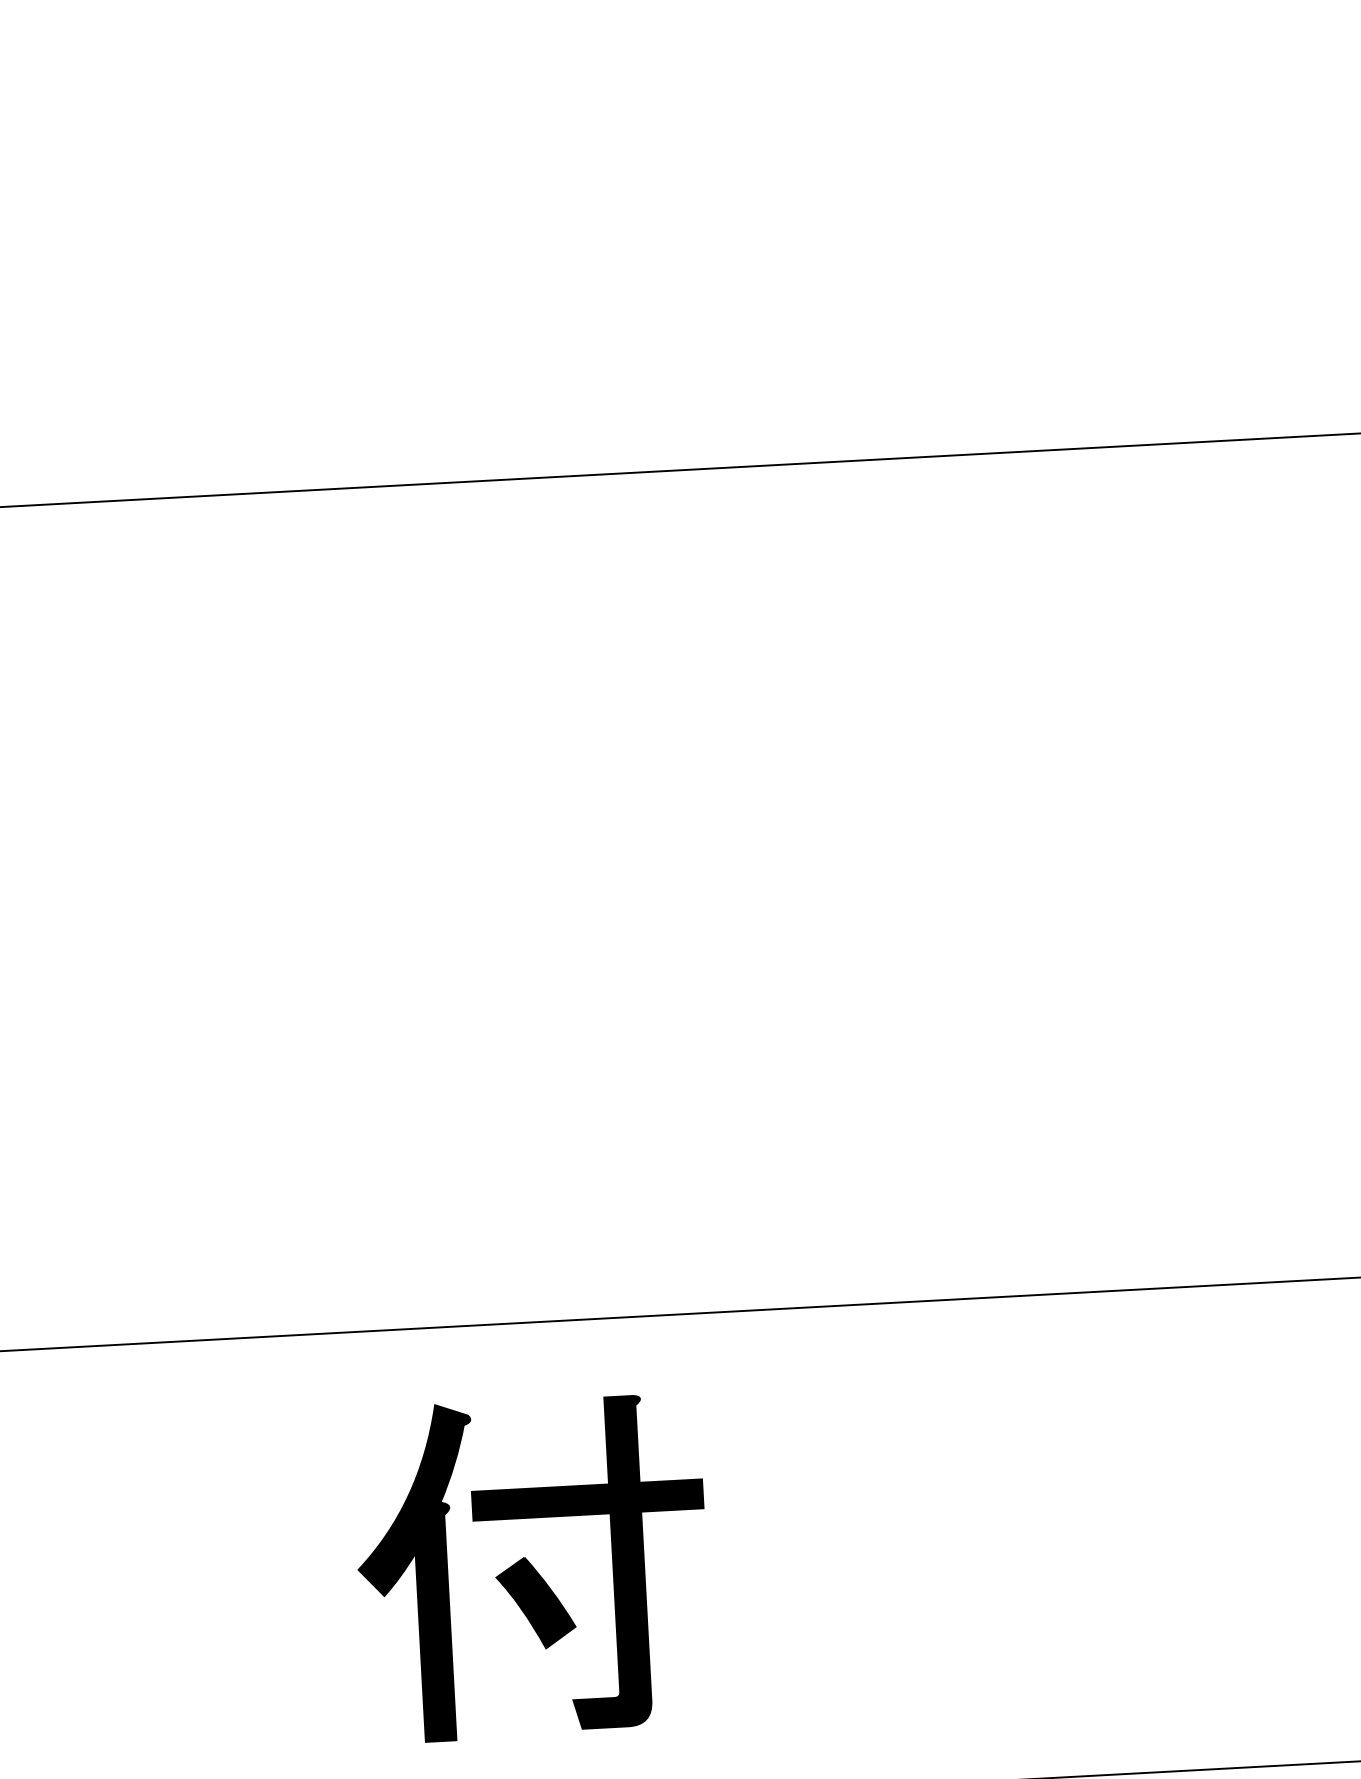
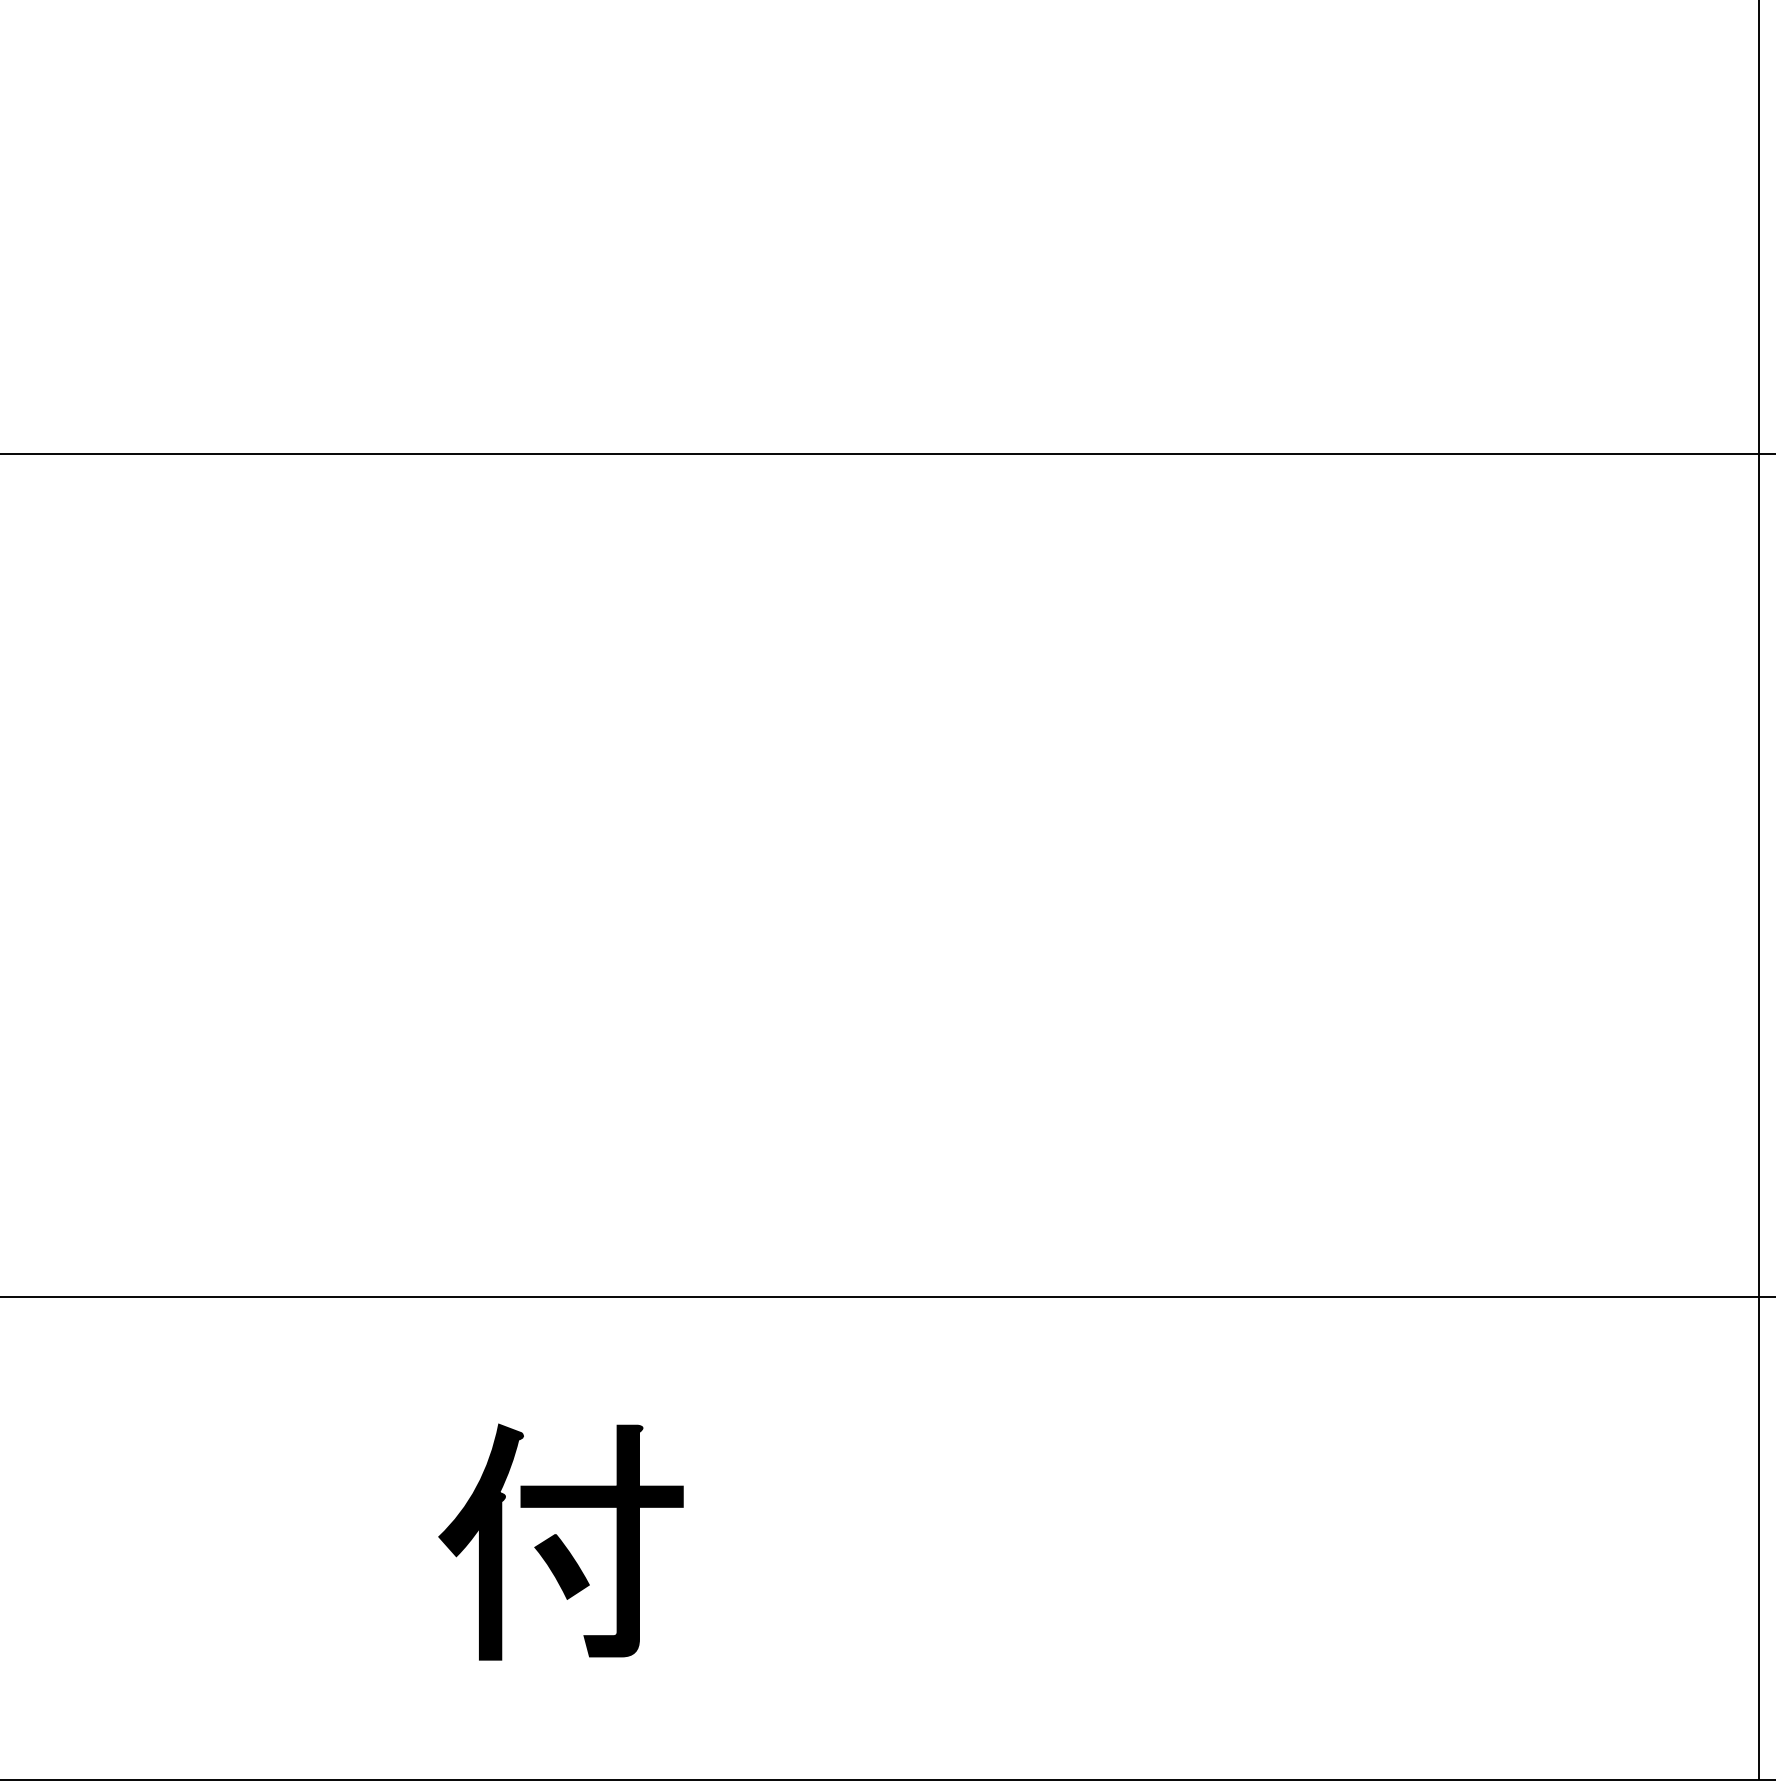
part: (532, 1567) -> (560, 1541), size x0.7

